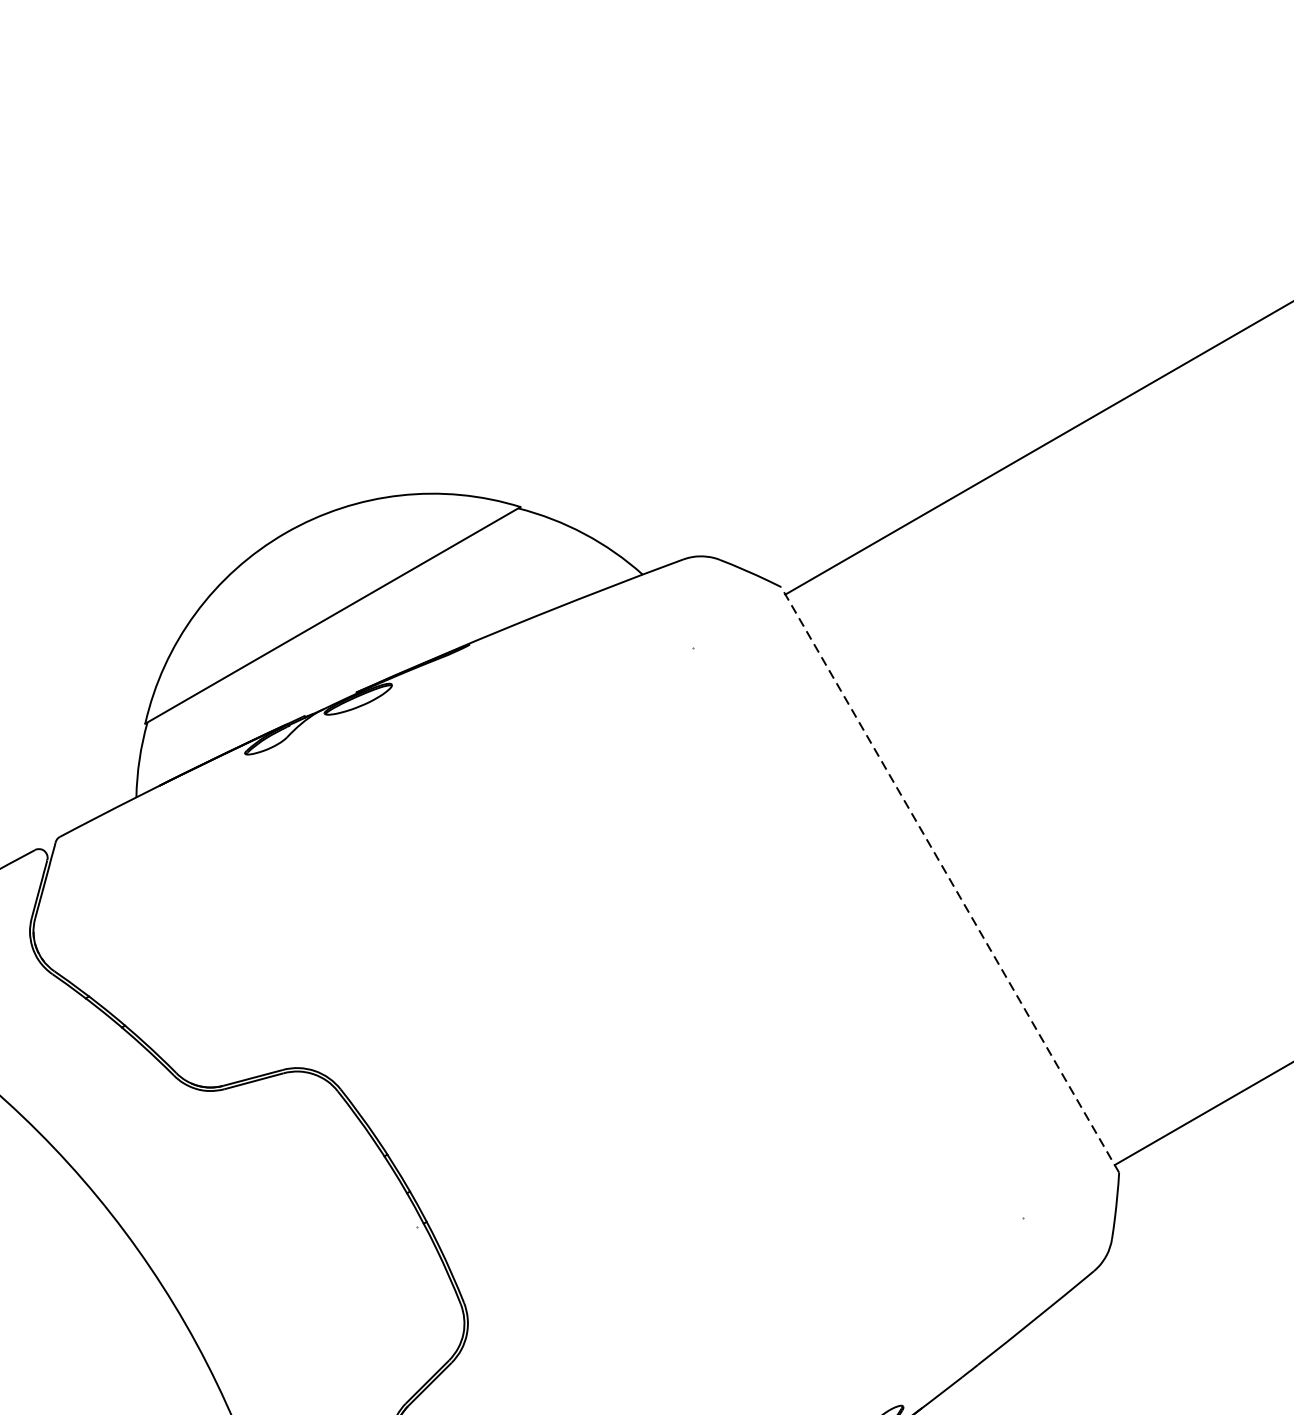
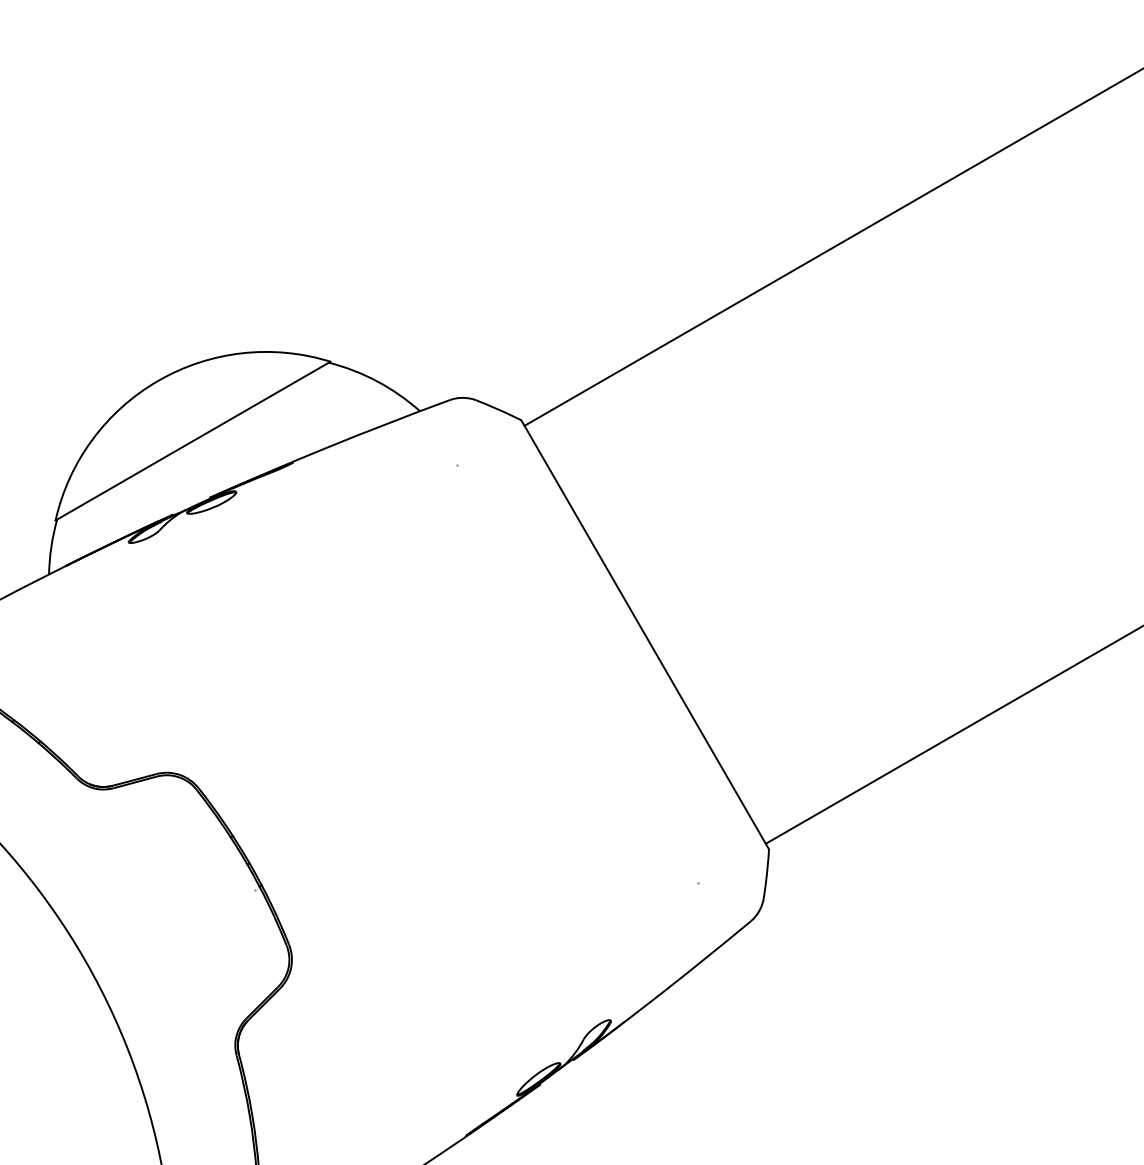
line: (950, 879) -> (645, 634), dashed -> solid

